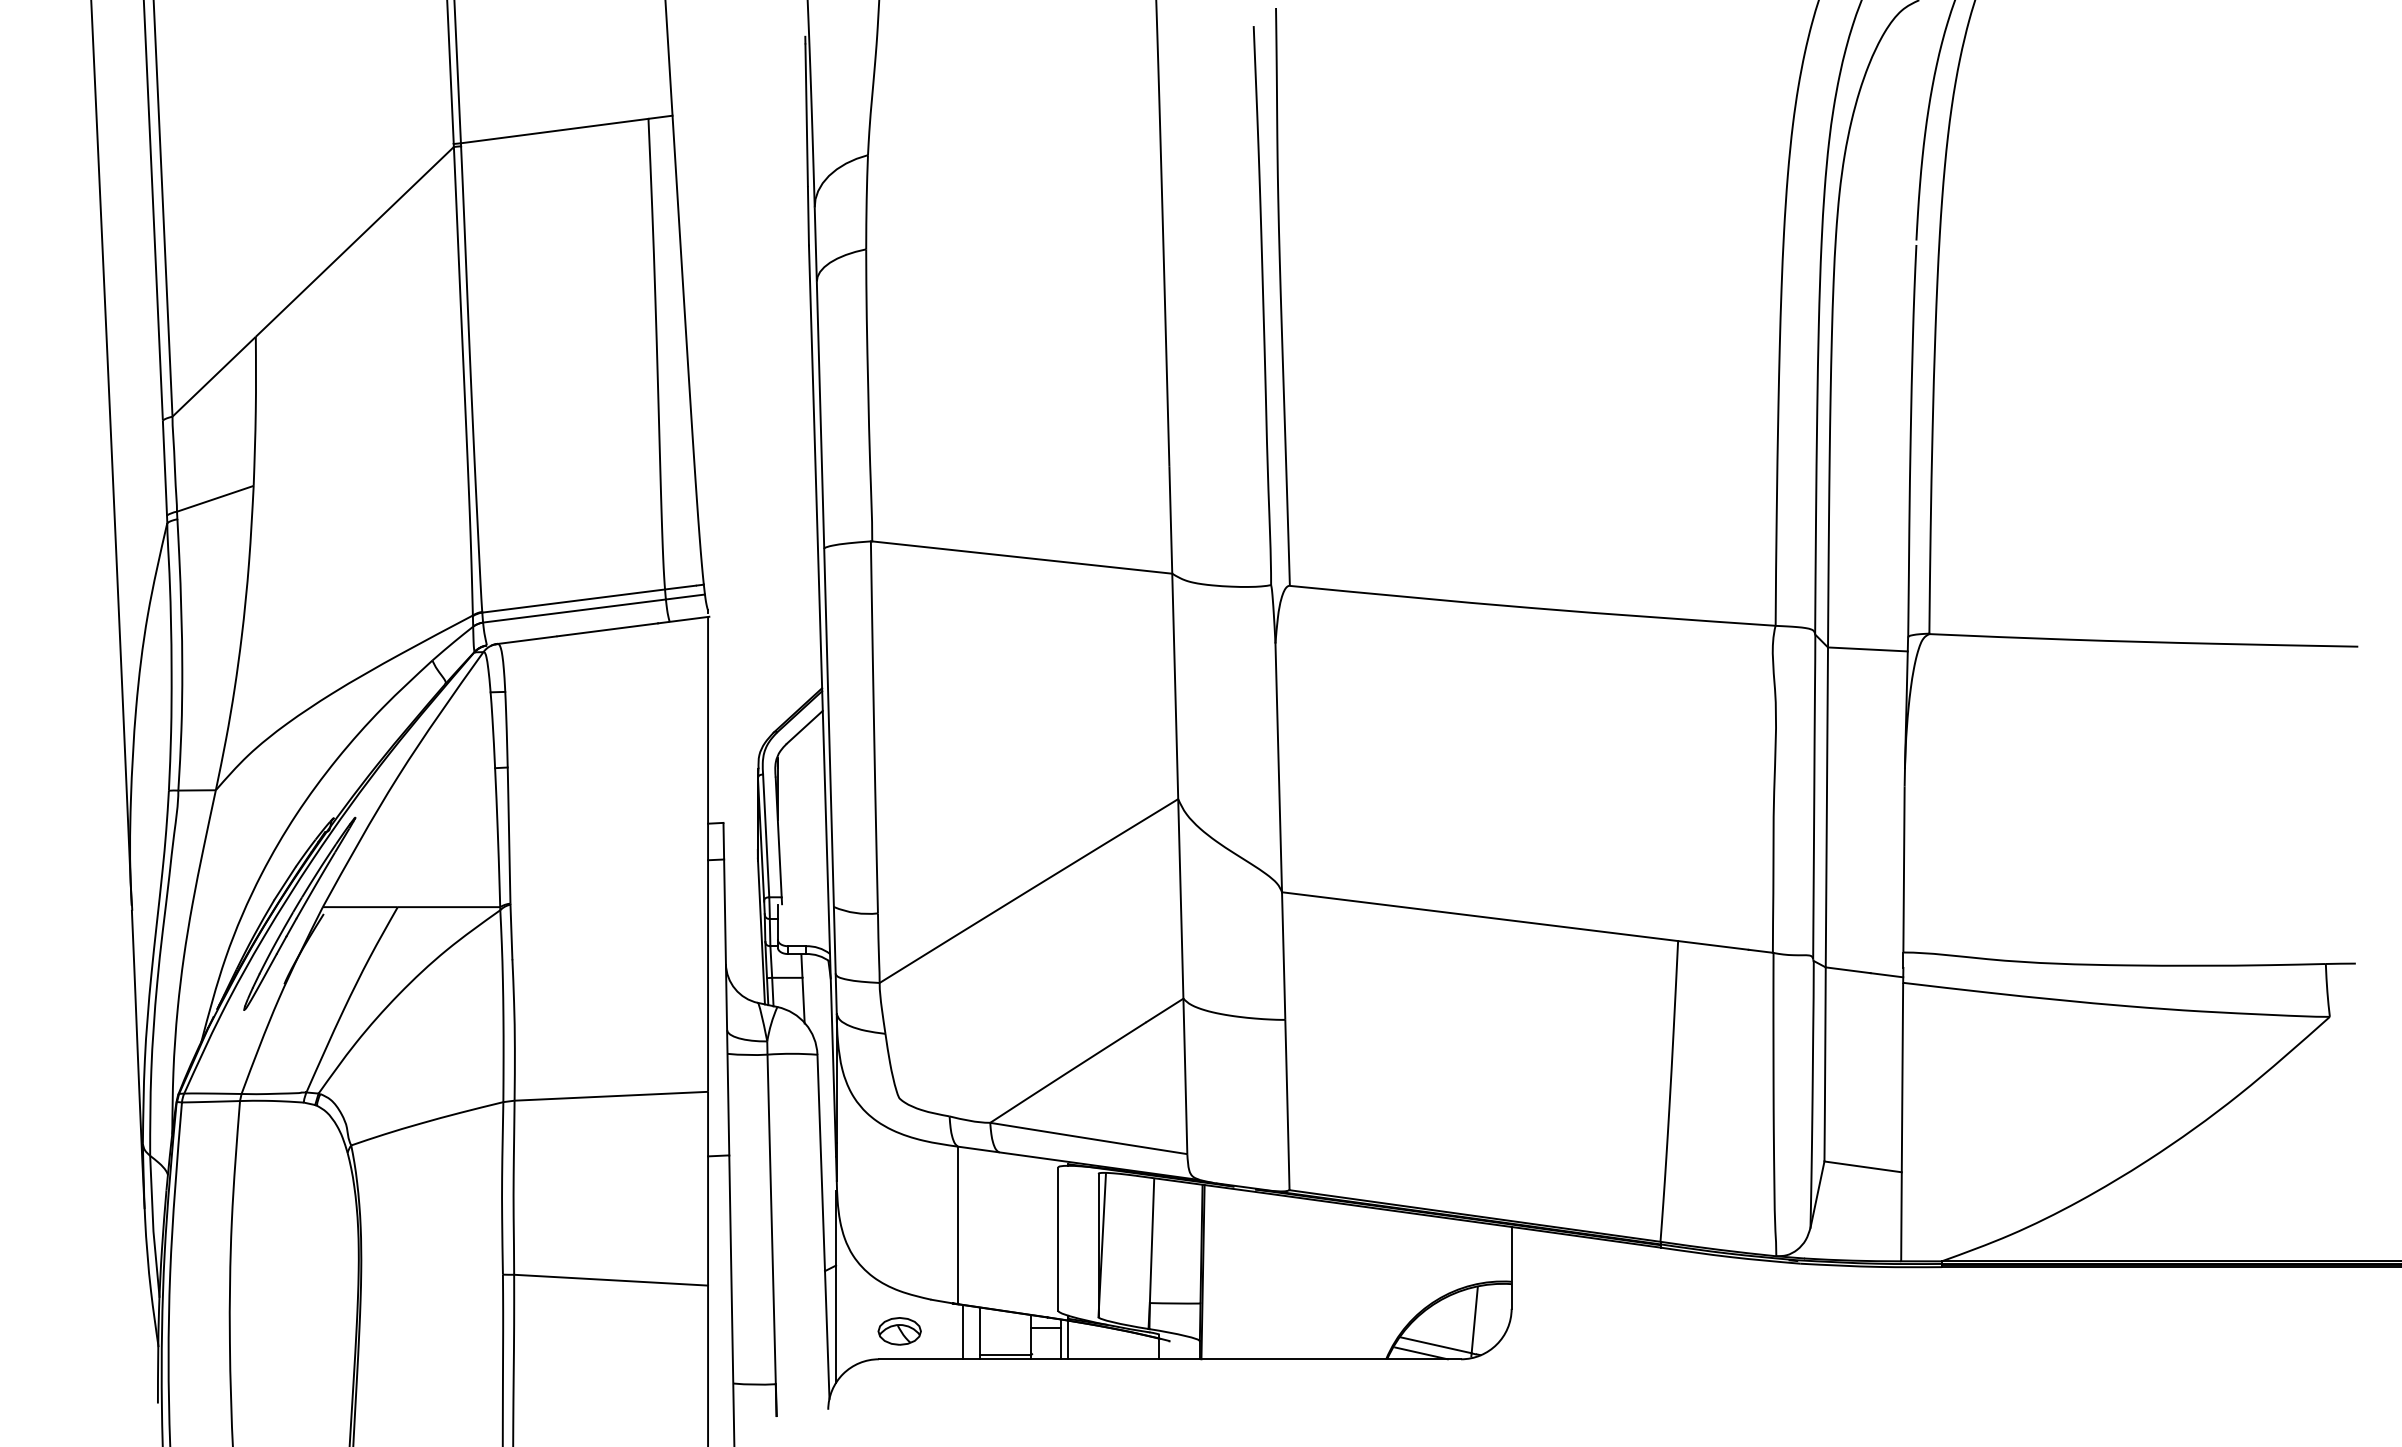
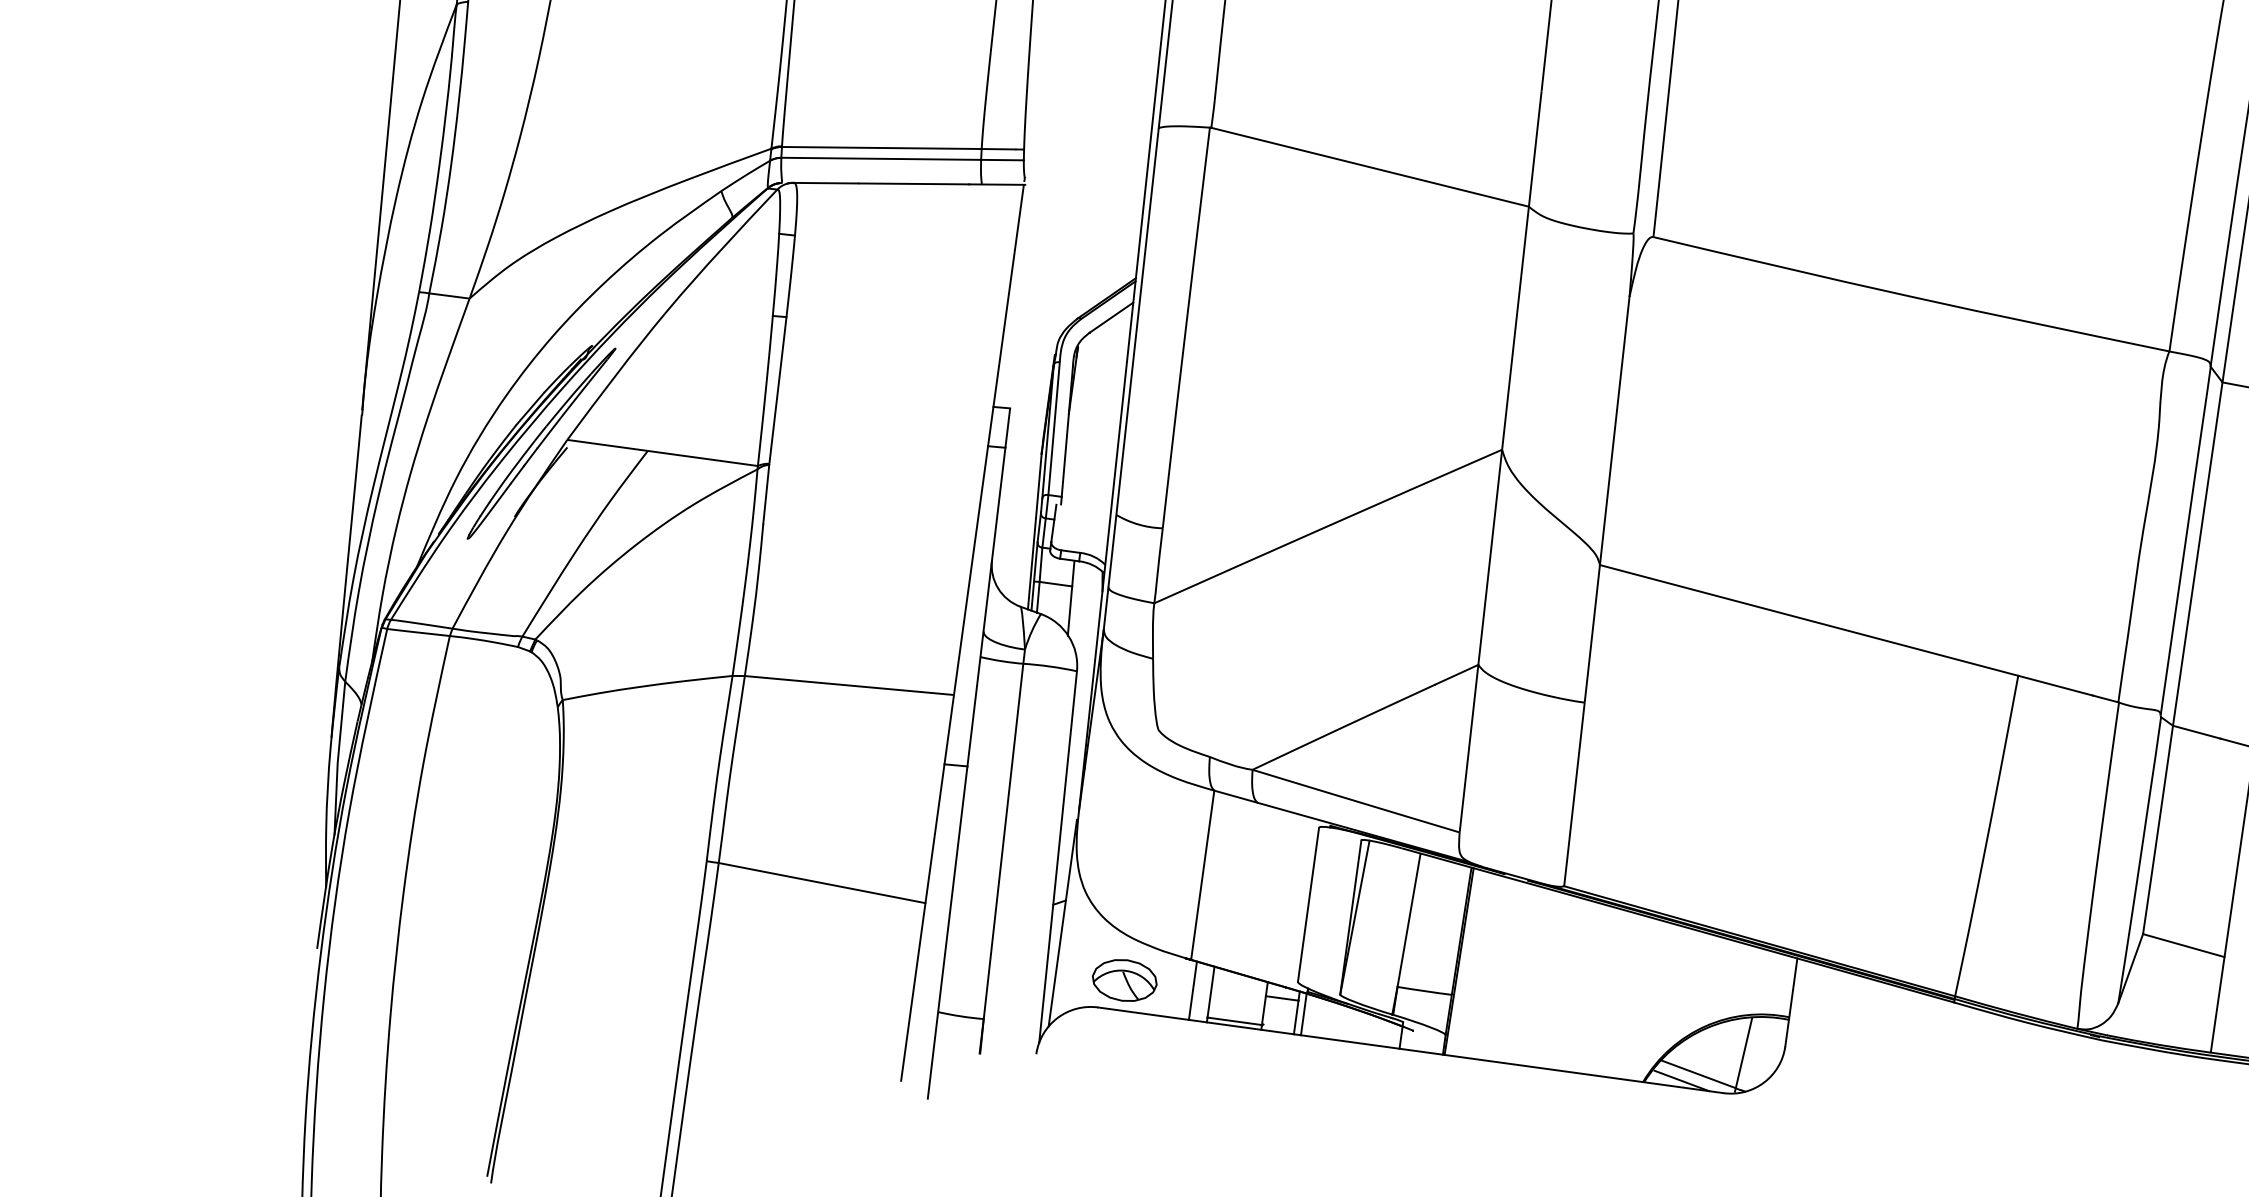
part: (899, 1331) -> (1124, 980), size x1.4

